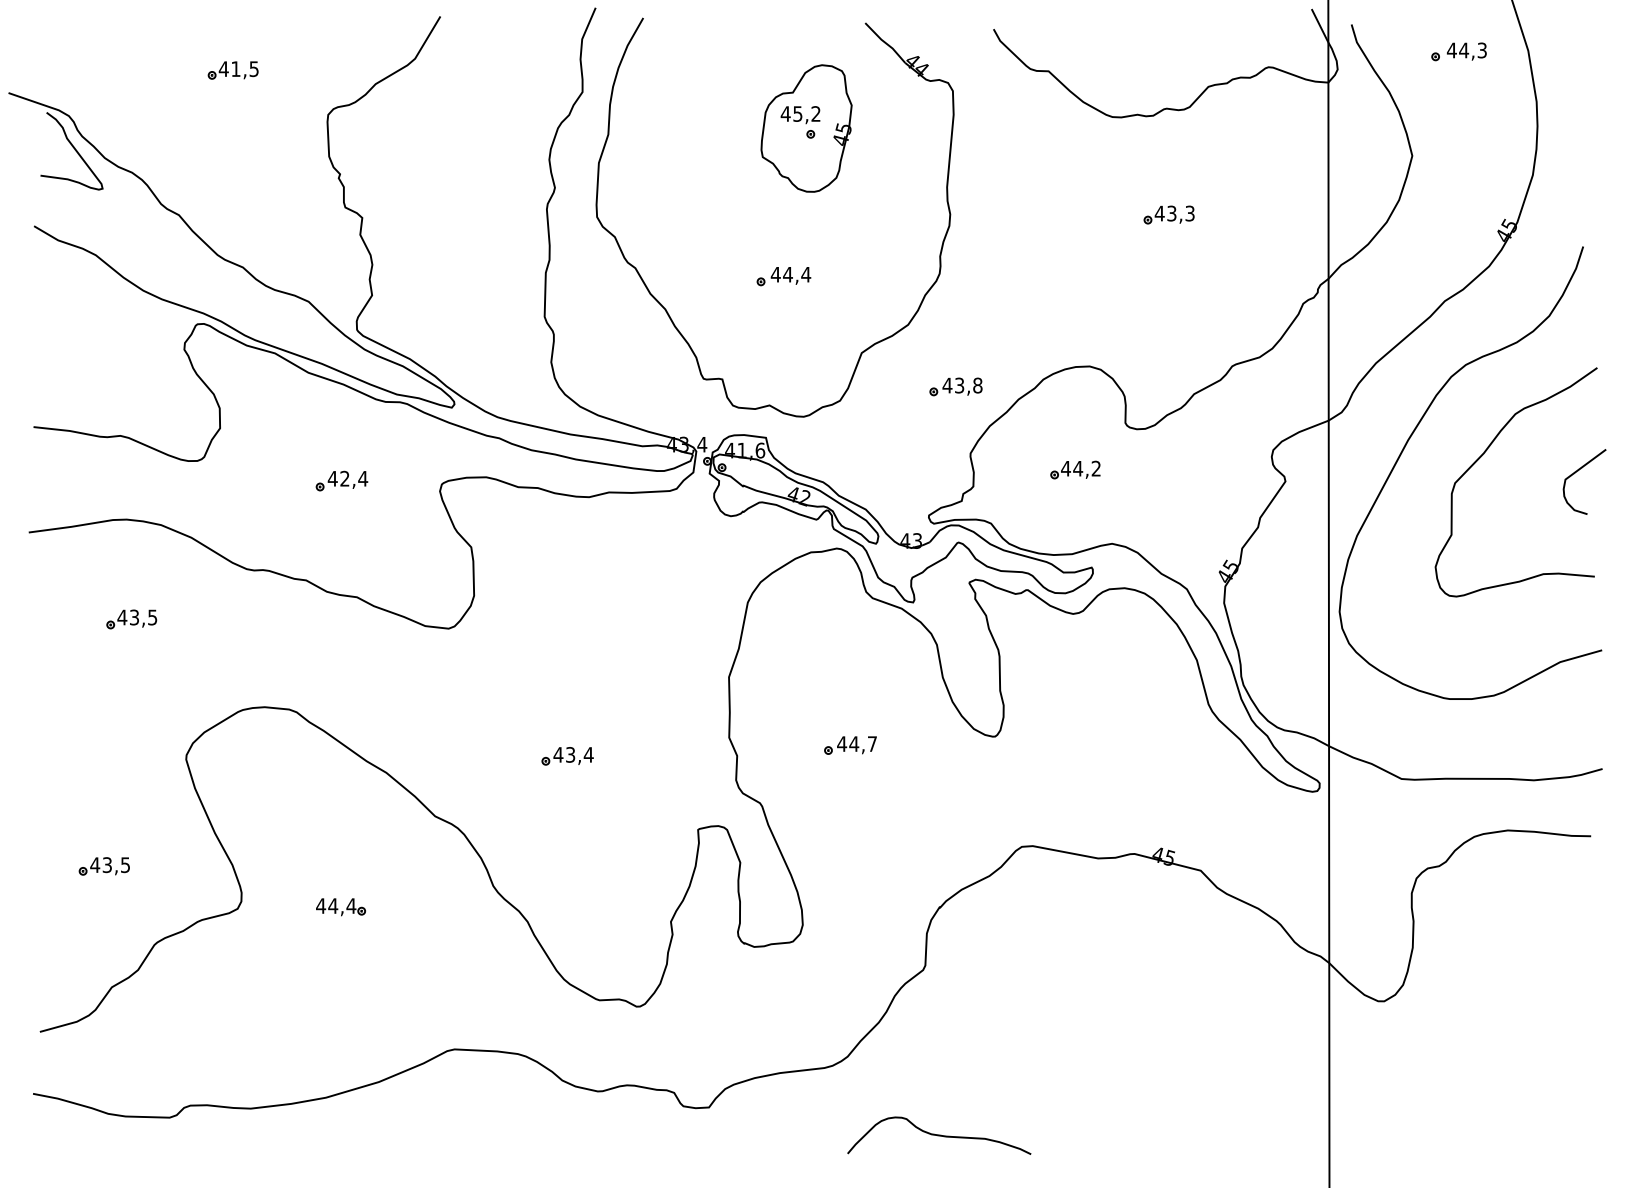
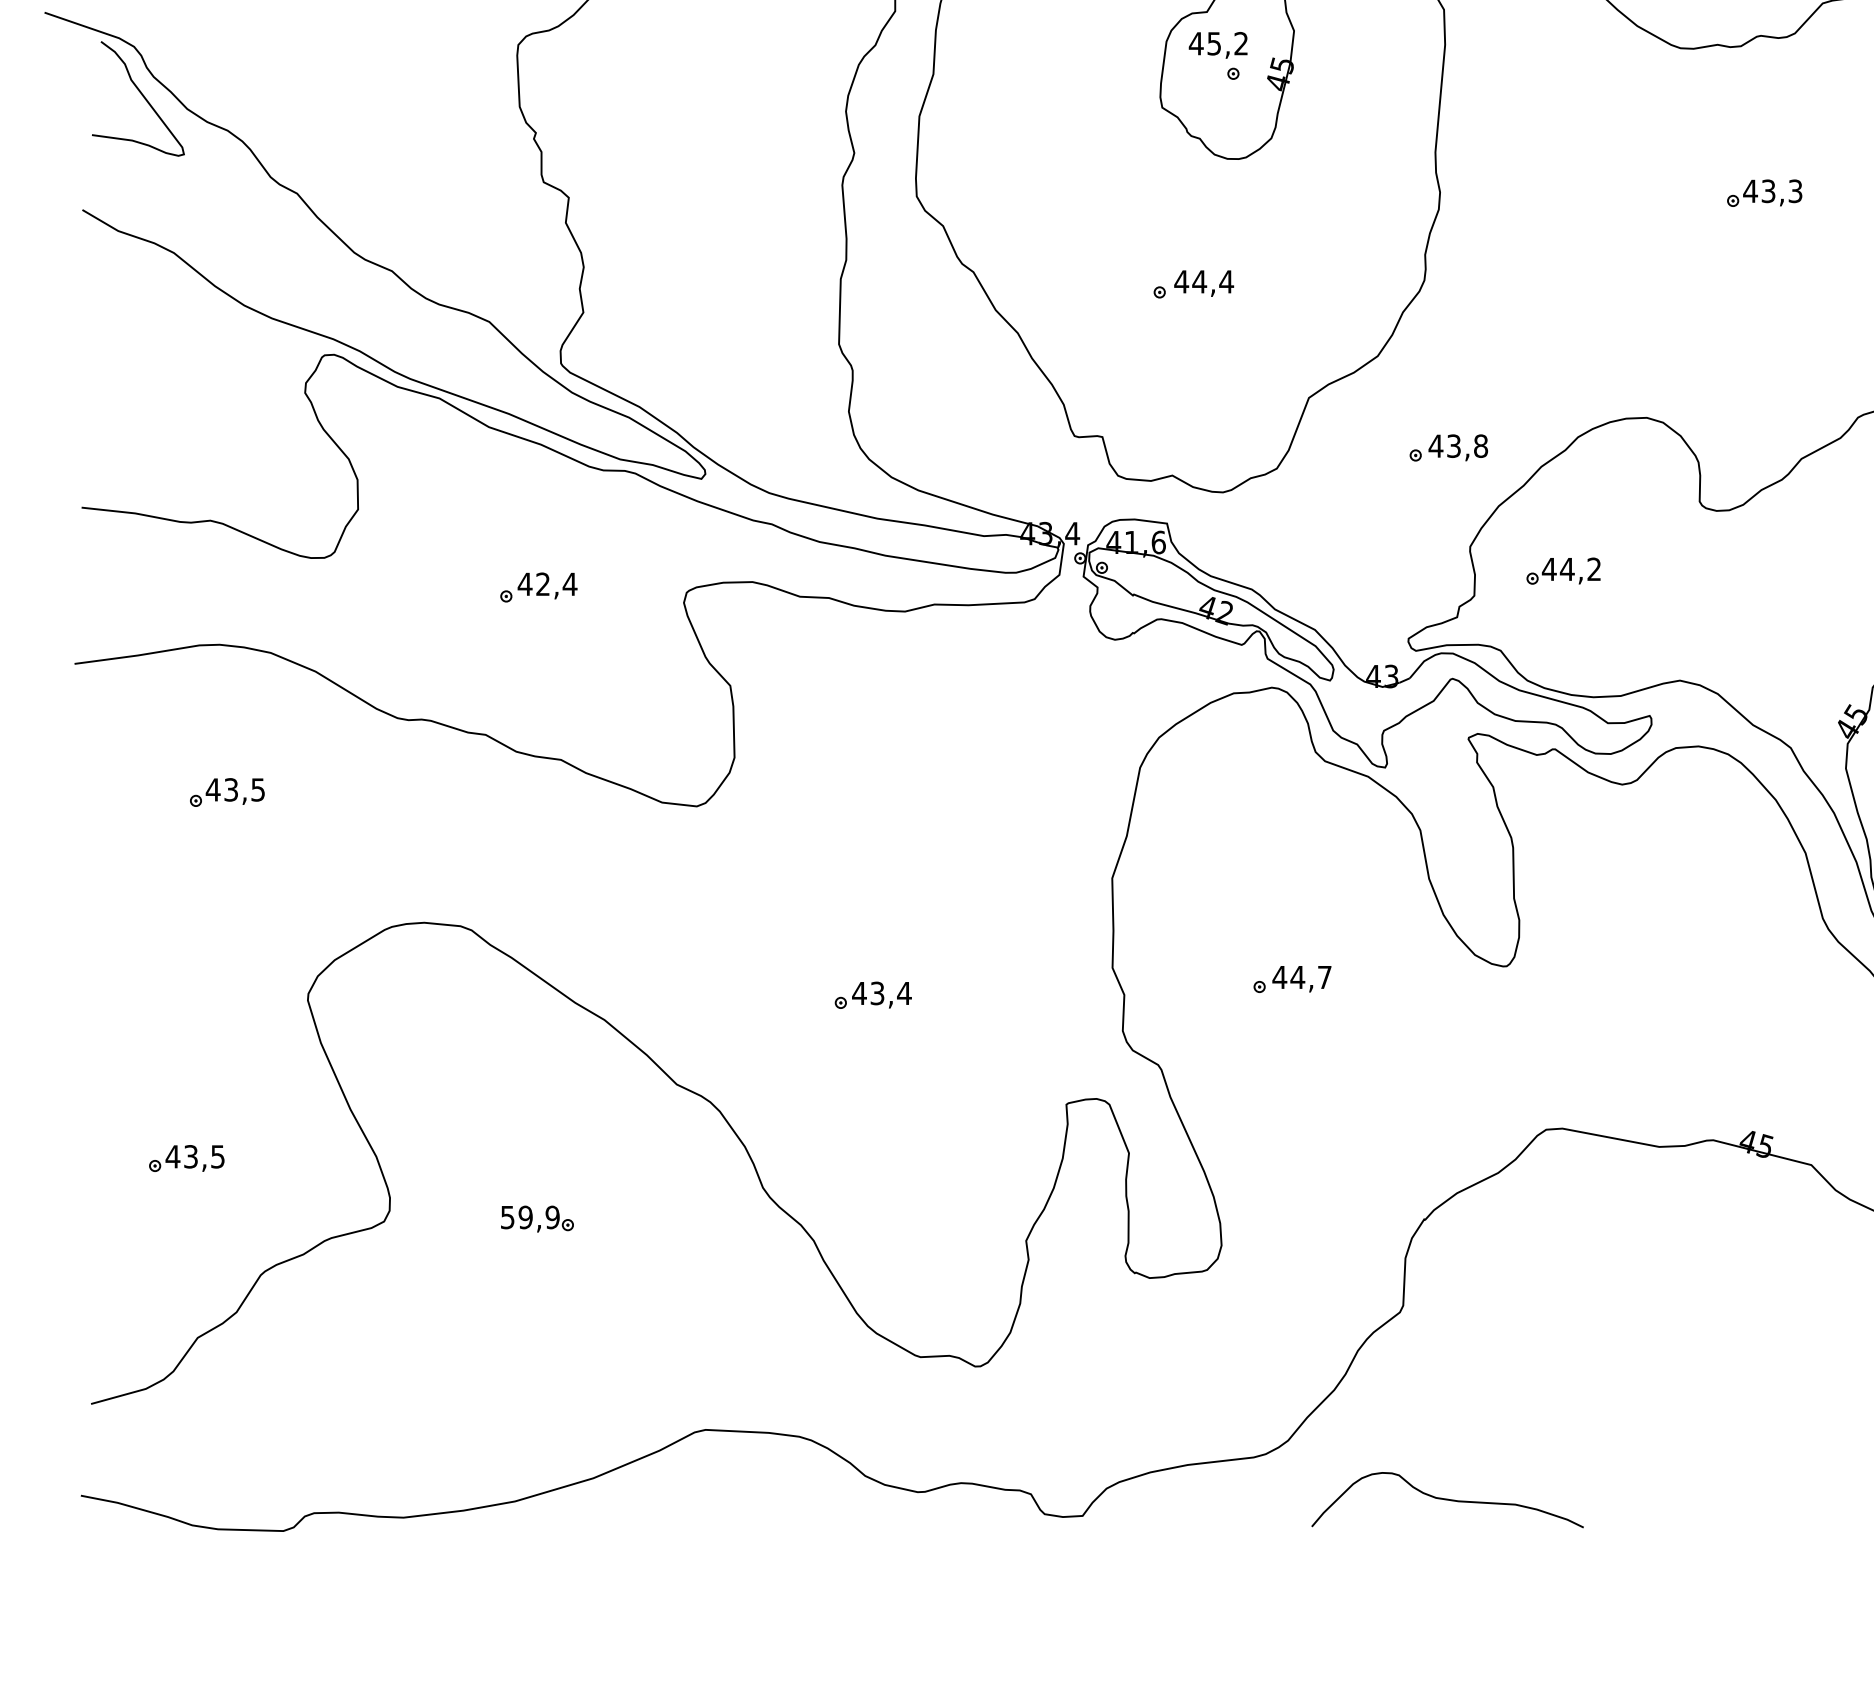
part: (1075, 469) -> (1563, 570), moved
text: (336, 905) -> (530, 1216), 44,4 -> 59,9
curve: (939, 1135) -> (1447, 1499), moved

